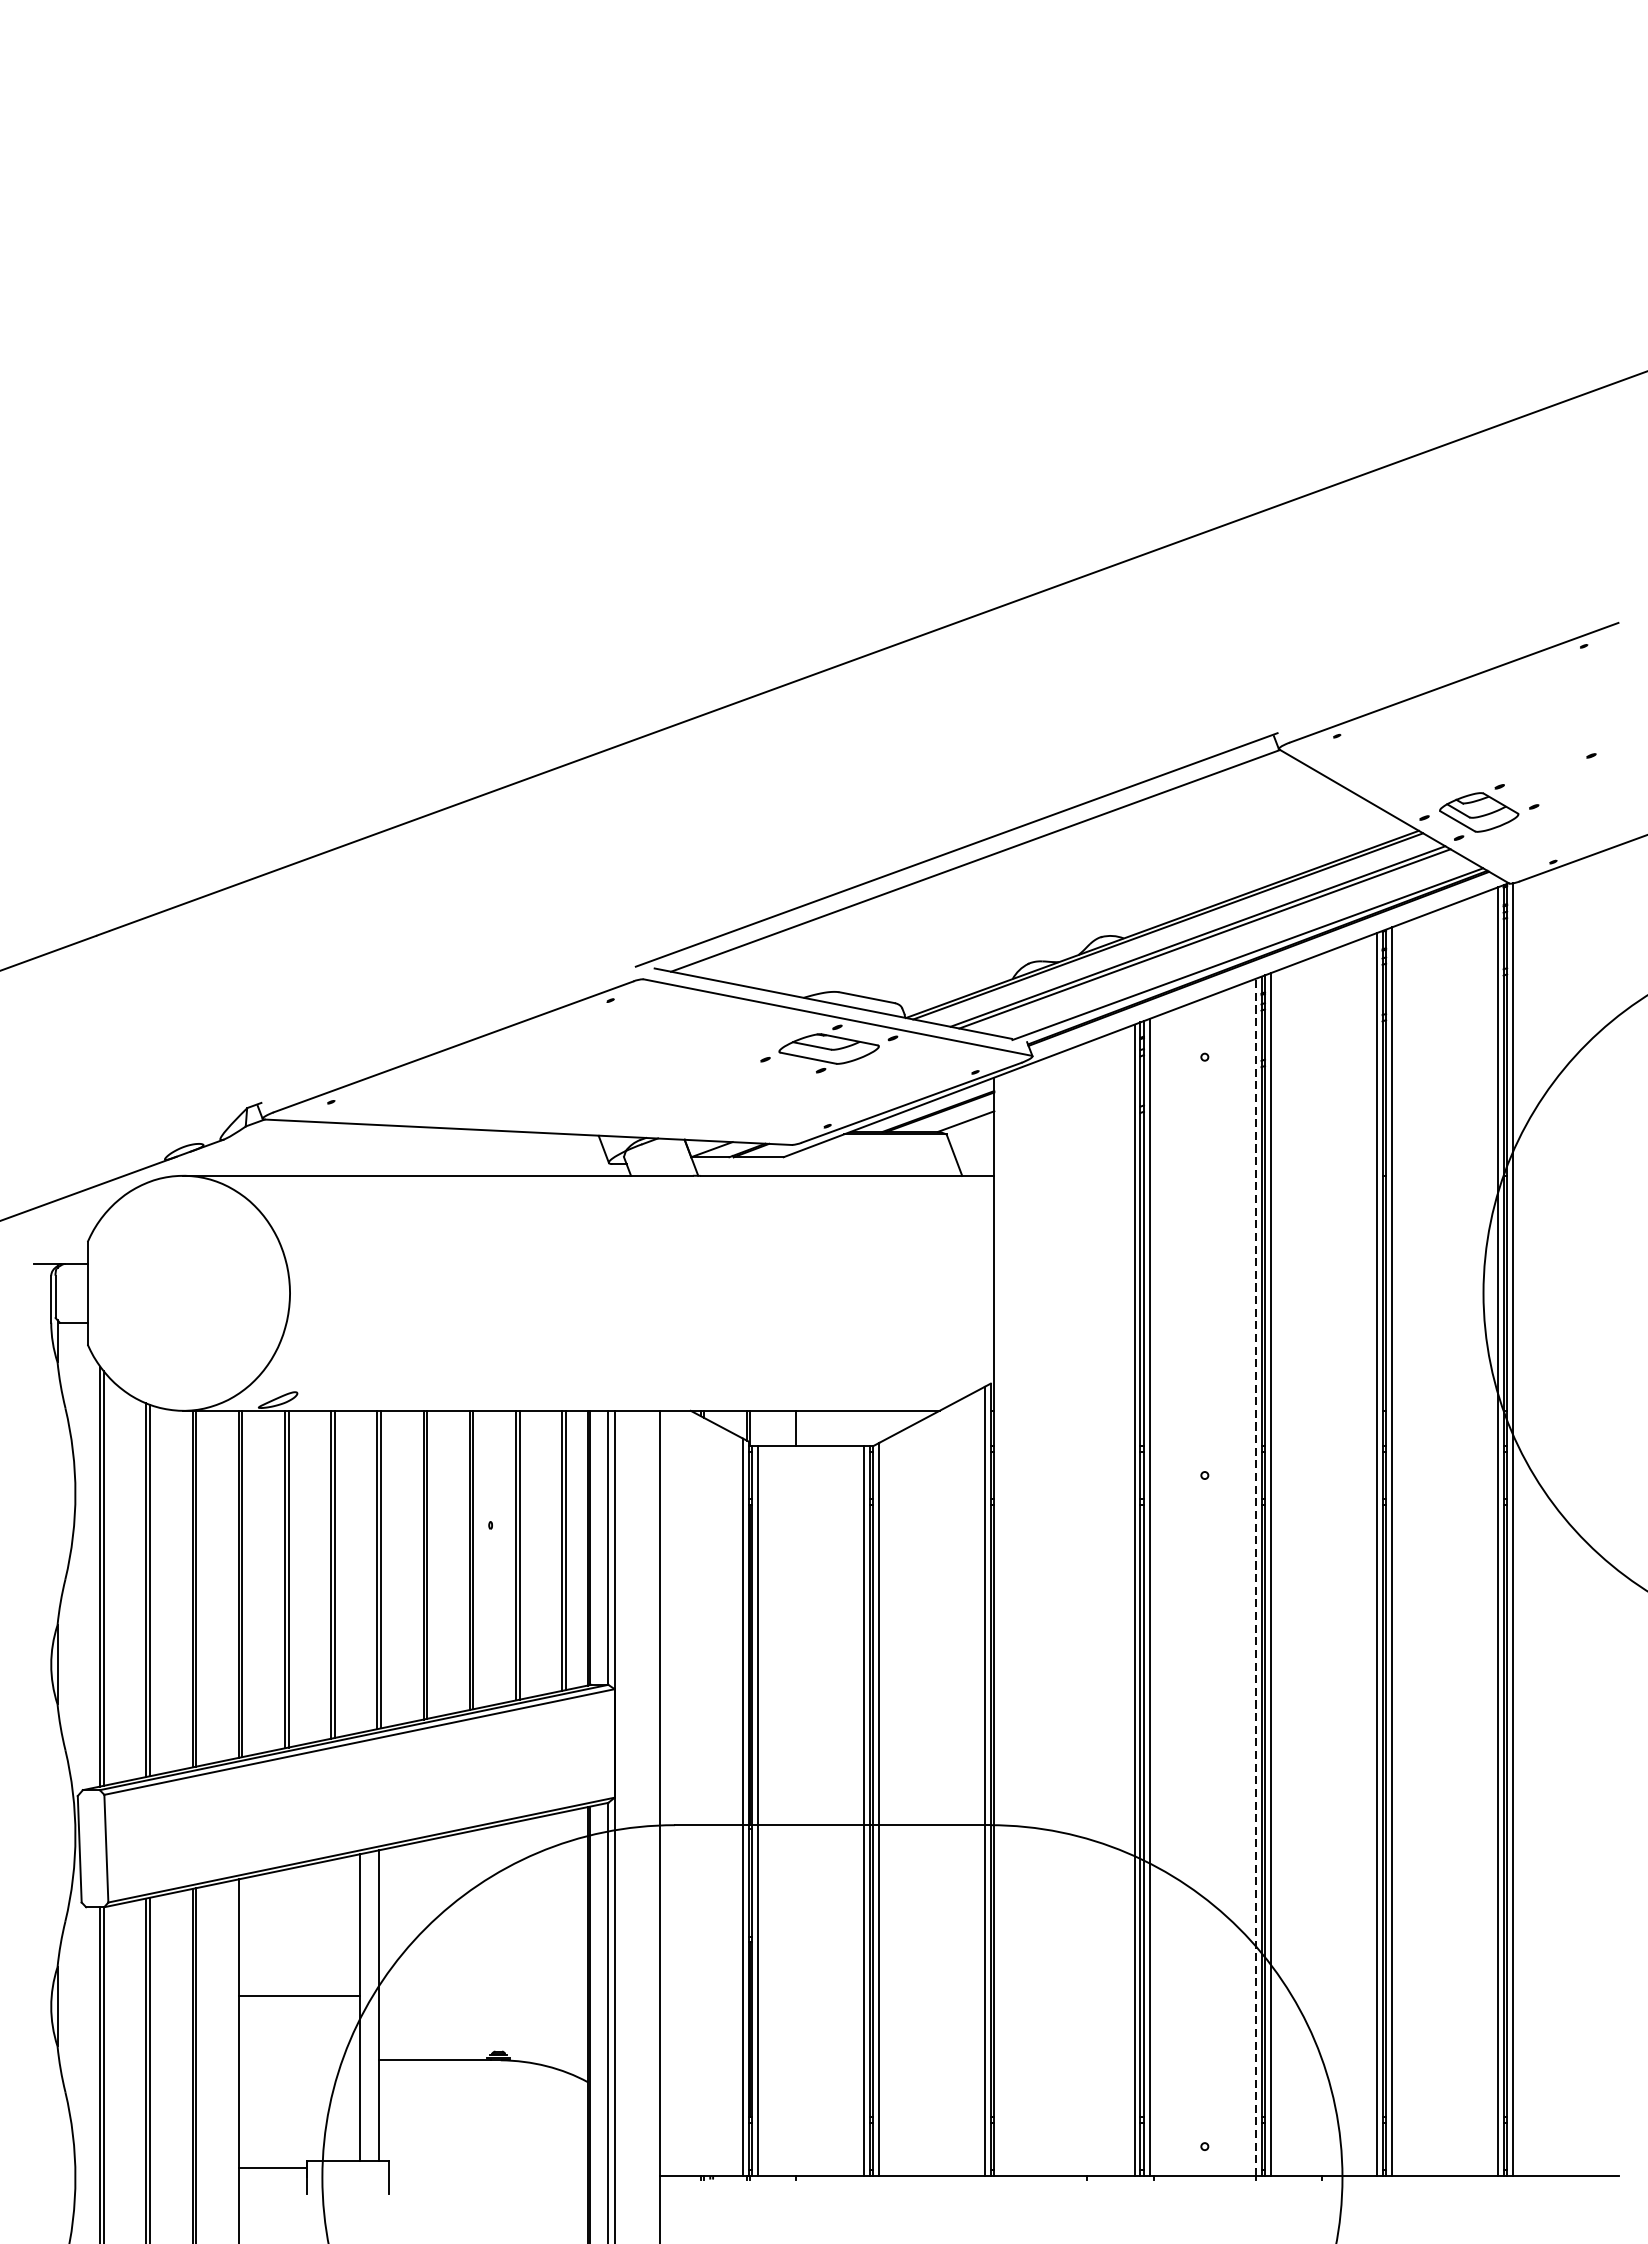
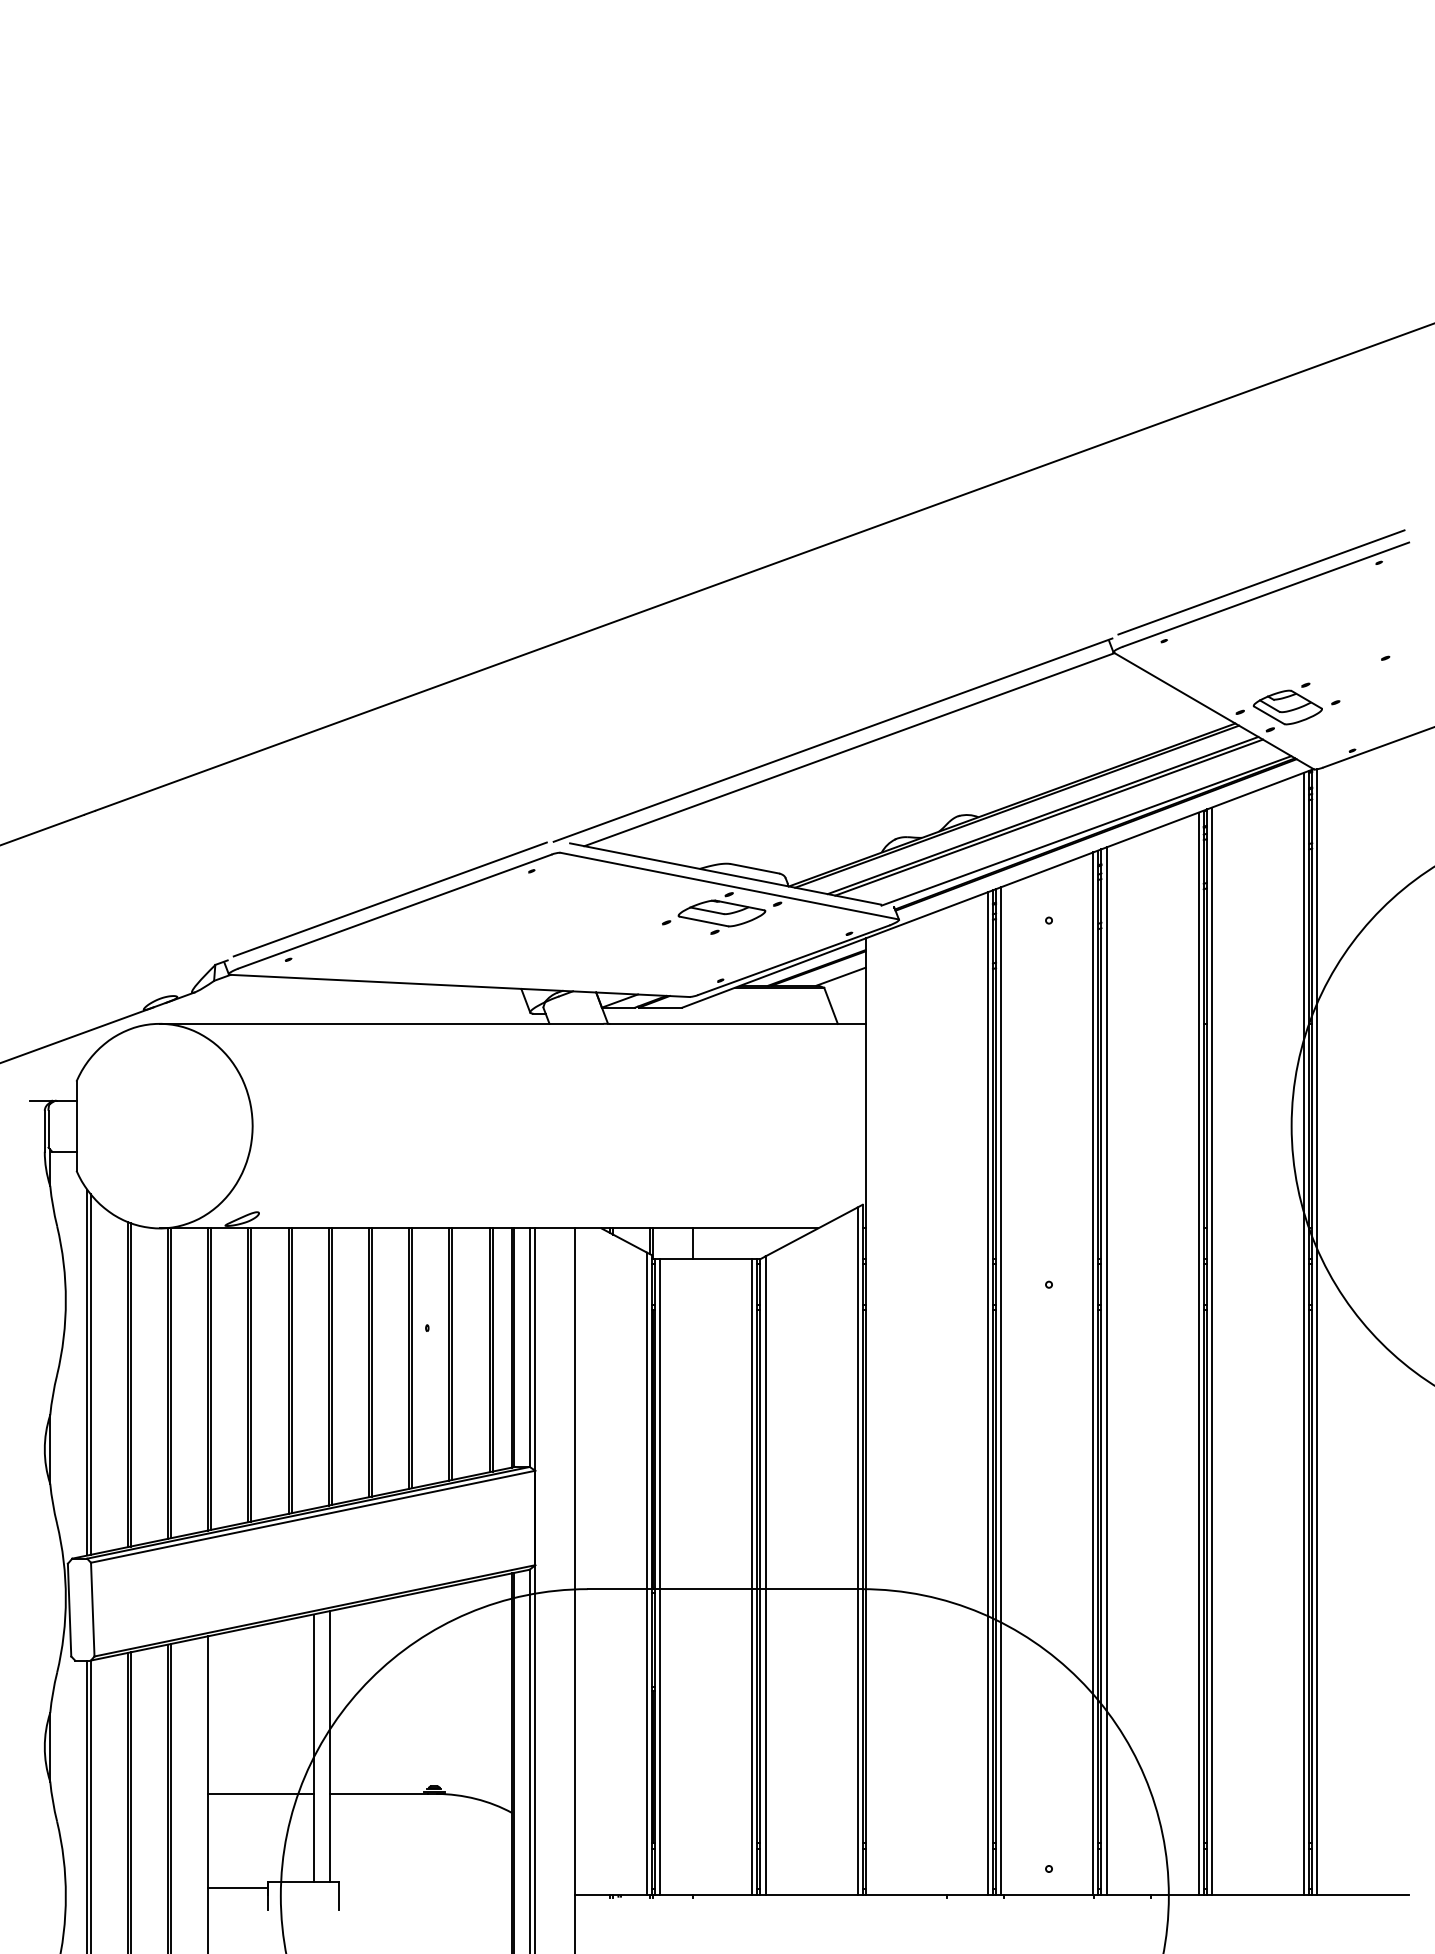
line: (1448, 668) -> (1261, 582), added
line: (447, 1032) -> (389, 899), added
line: (1255, 1577) -> (1093, 1373), dashed -> solid
line: (299, 1995) -> (260, 1793), moved

